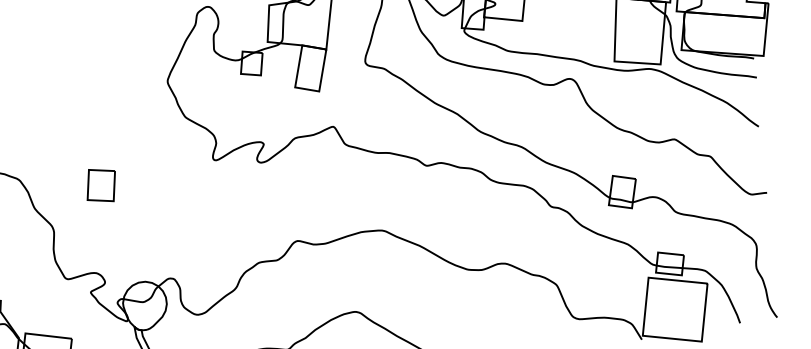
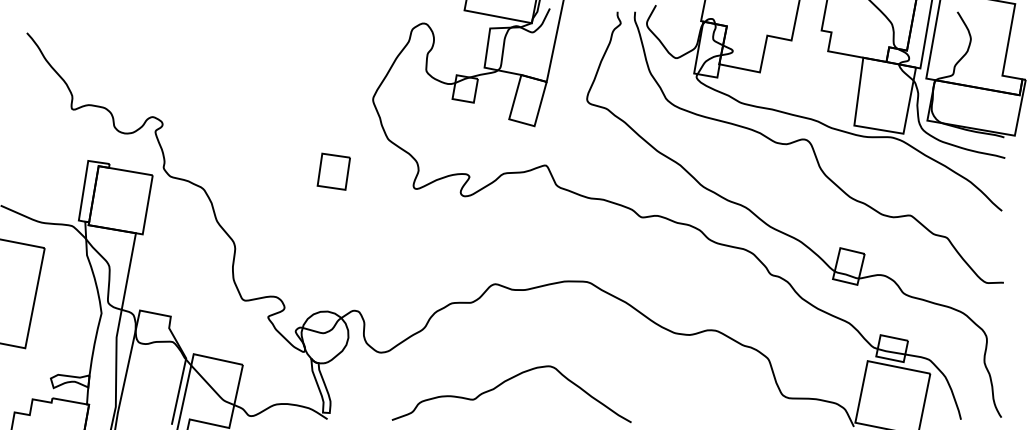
part: (100, 185) -> (333, 171), moved

